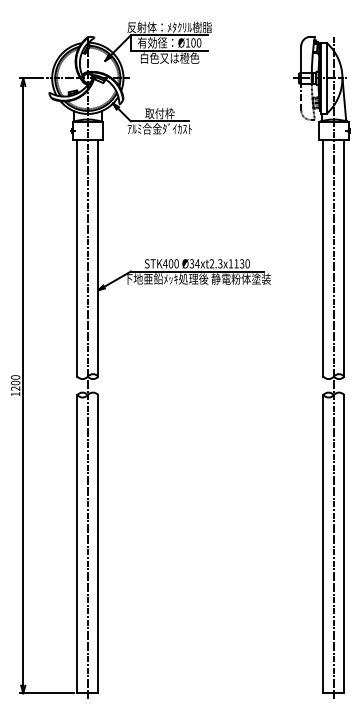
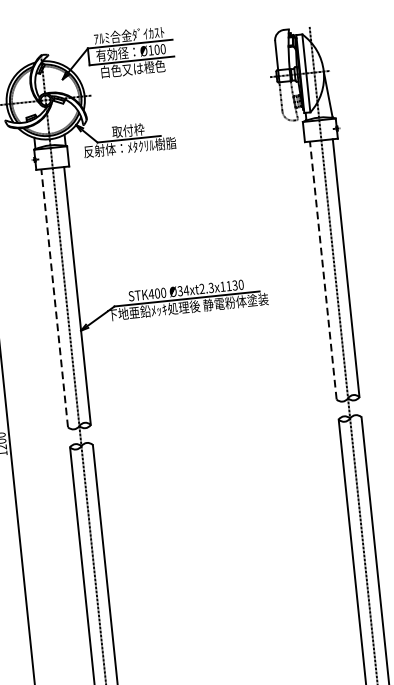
text: (169, 27) -> (129, 35), 反射体：ﾒﾀｸﾘﾙ樹脂 -> ｱﾙﾐ合金ﾀﾞｲｶｽﾄ
text: (159, 128) -> (129, 147), ｱﾙﾐ合金ﾀﾞｲｶｽﾄ -> 反射体：ﾒﾀｸﾘﾙ樹脂
line: (77, 258) -> (54, 298), solid -> dashed
line: (323, 258) -> (323, 270), solid -> dashed

